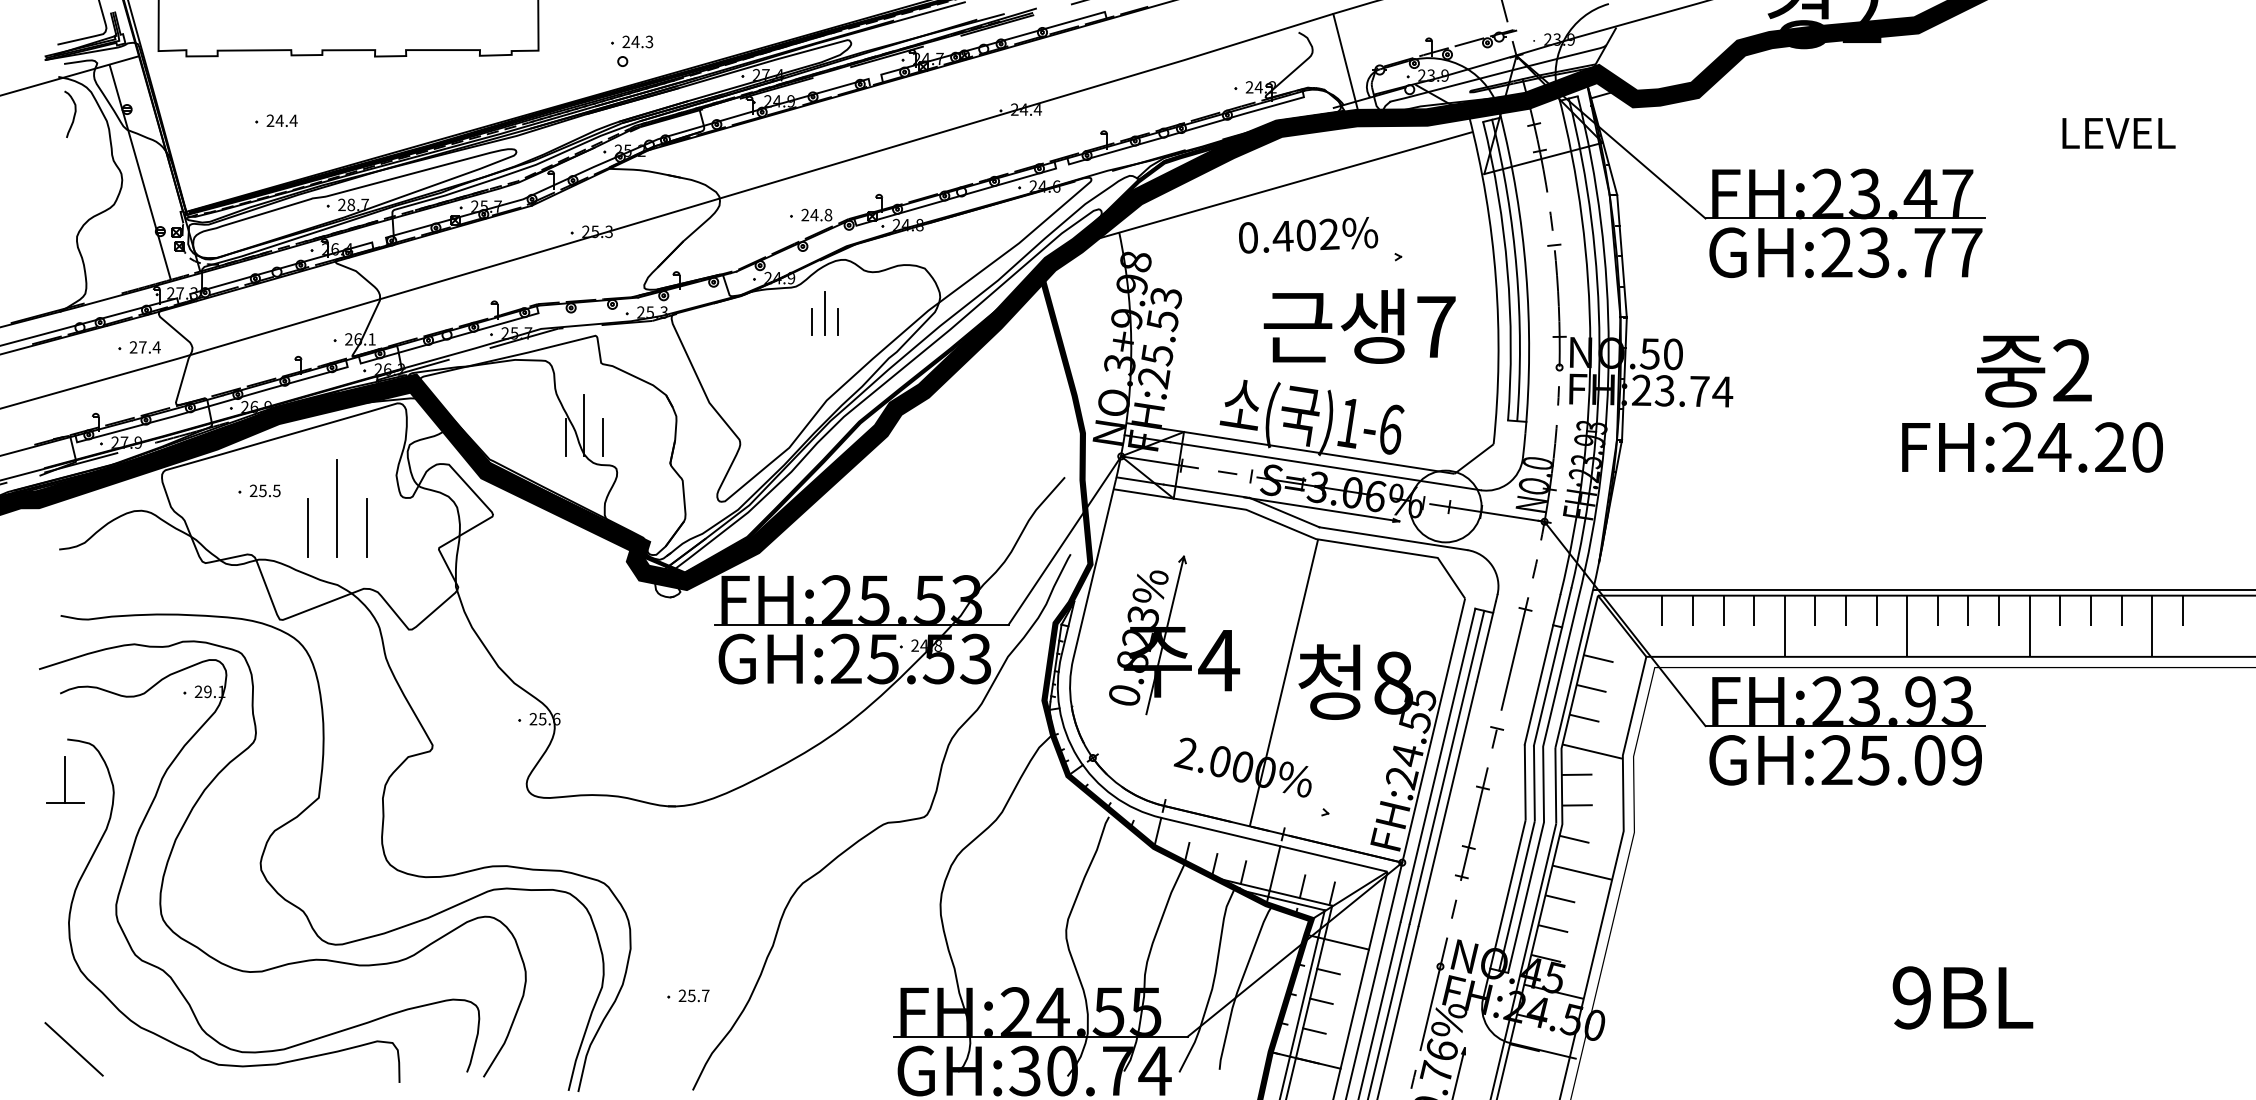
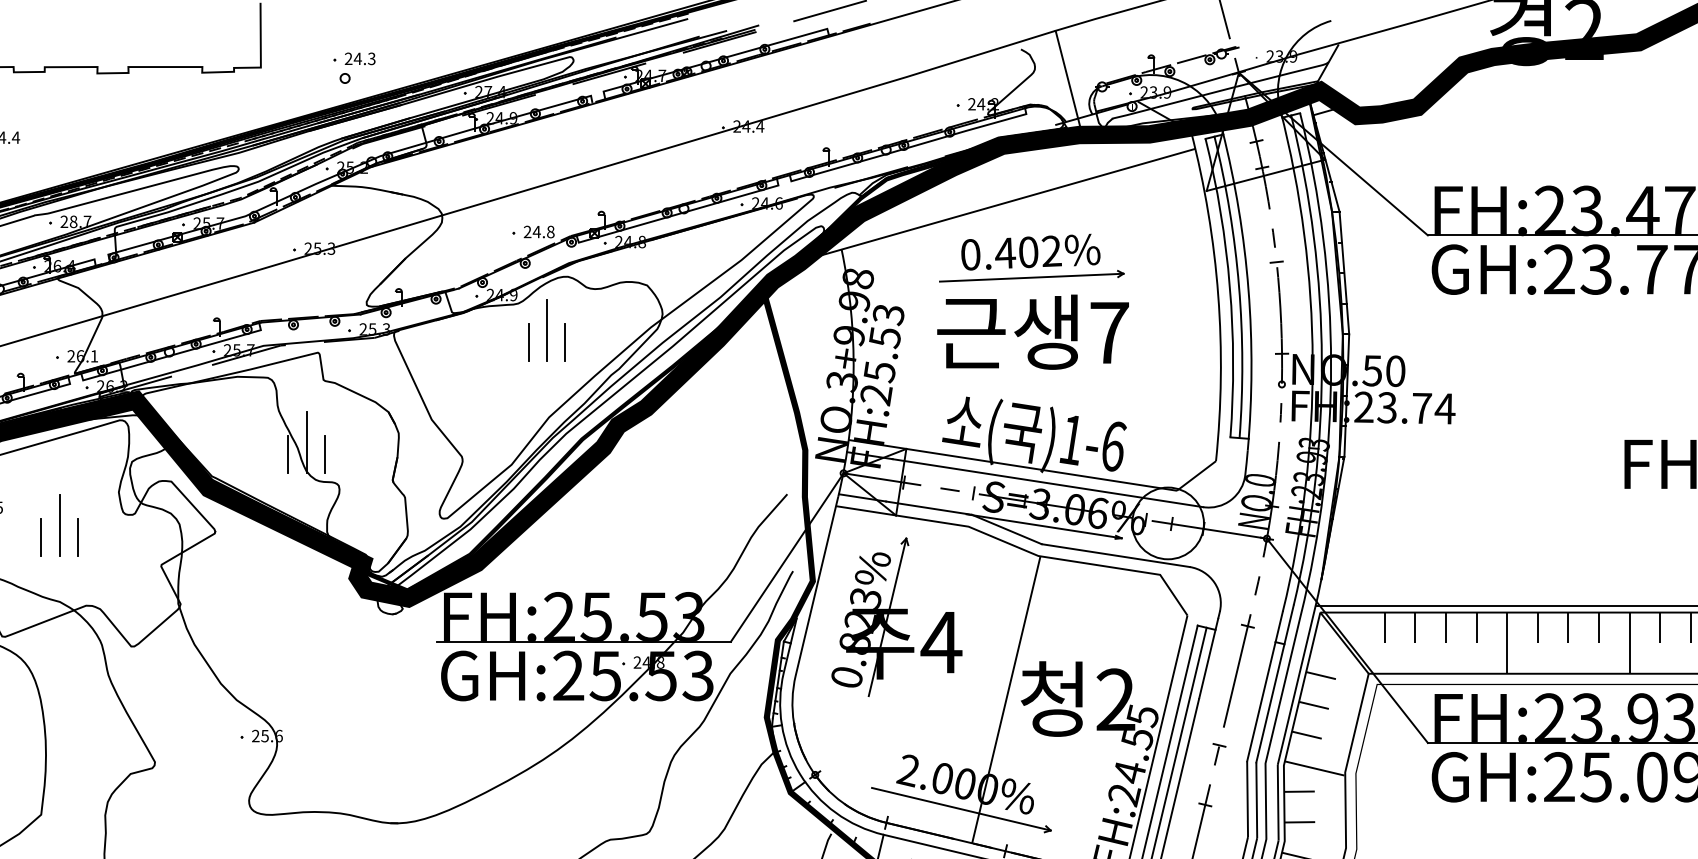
line: (1309, 260) -> (1031, 277), added
part: (824, 313) -> (546, 330), size x1.43
text: (1359, 325) -> (1032, 331), moved
part: (337, 508) -> (59, 525), size x0.62
part: (1174, 635) -> (896, 617), moved
text: (1393, 682) -> (1115, 699), 8 -> 2
line: (1238, 792) -> (960, 809), added

